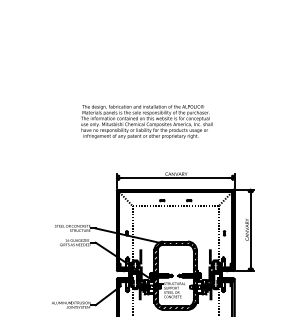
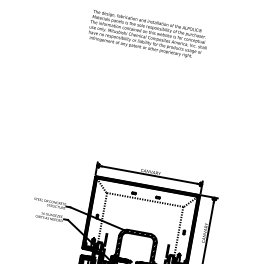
text: (146, 121) -> (148, 34), moved

